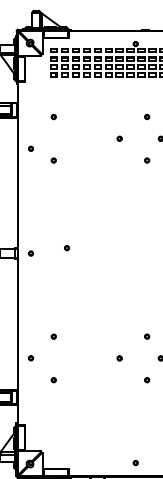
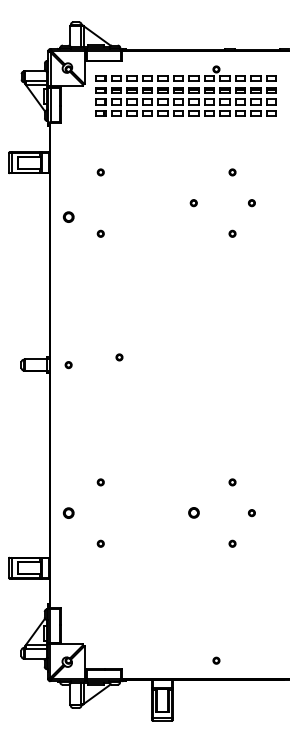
part: (30, 148) -> (68, 217), size x1.6
part: (30, 358) -> (68, 512), size x1.6
part: (119, 358) -> (193, 513), size x1.6

